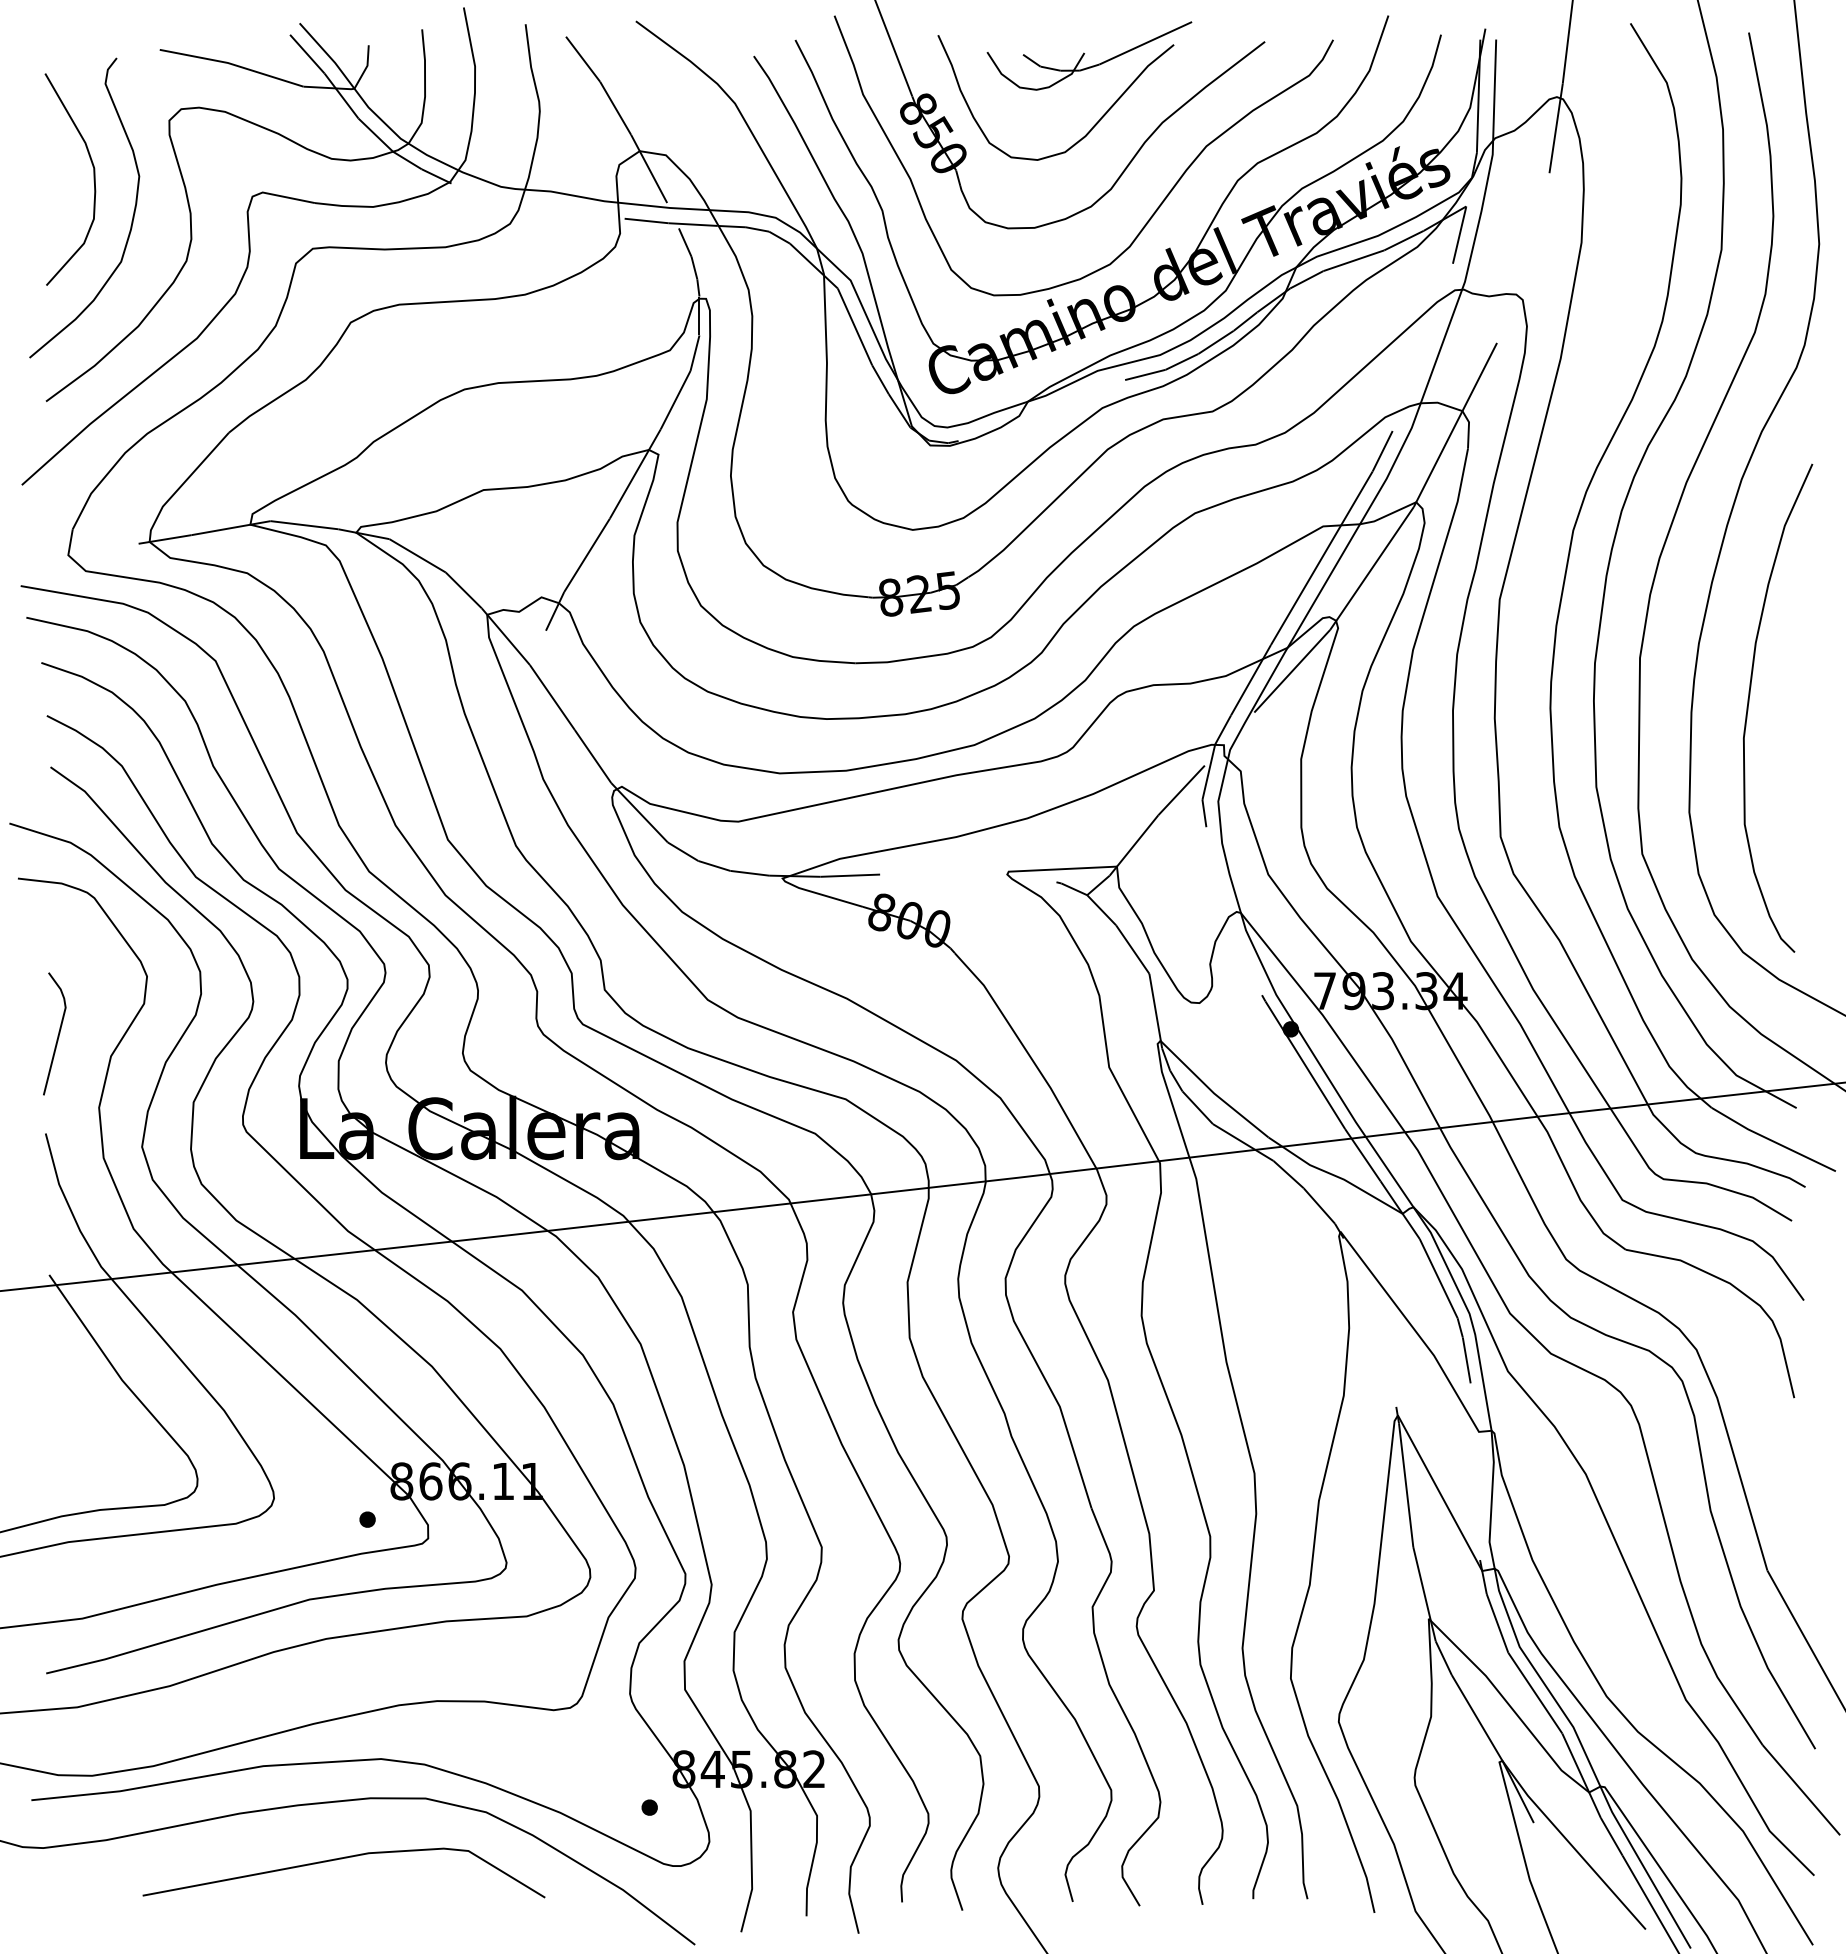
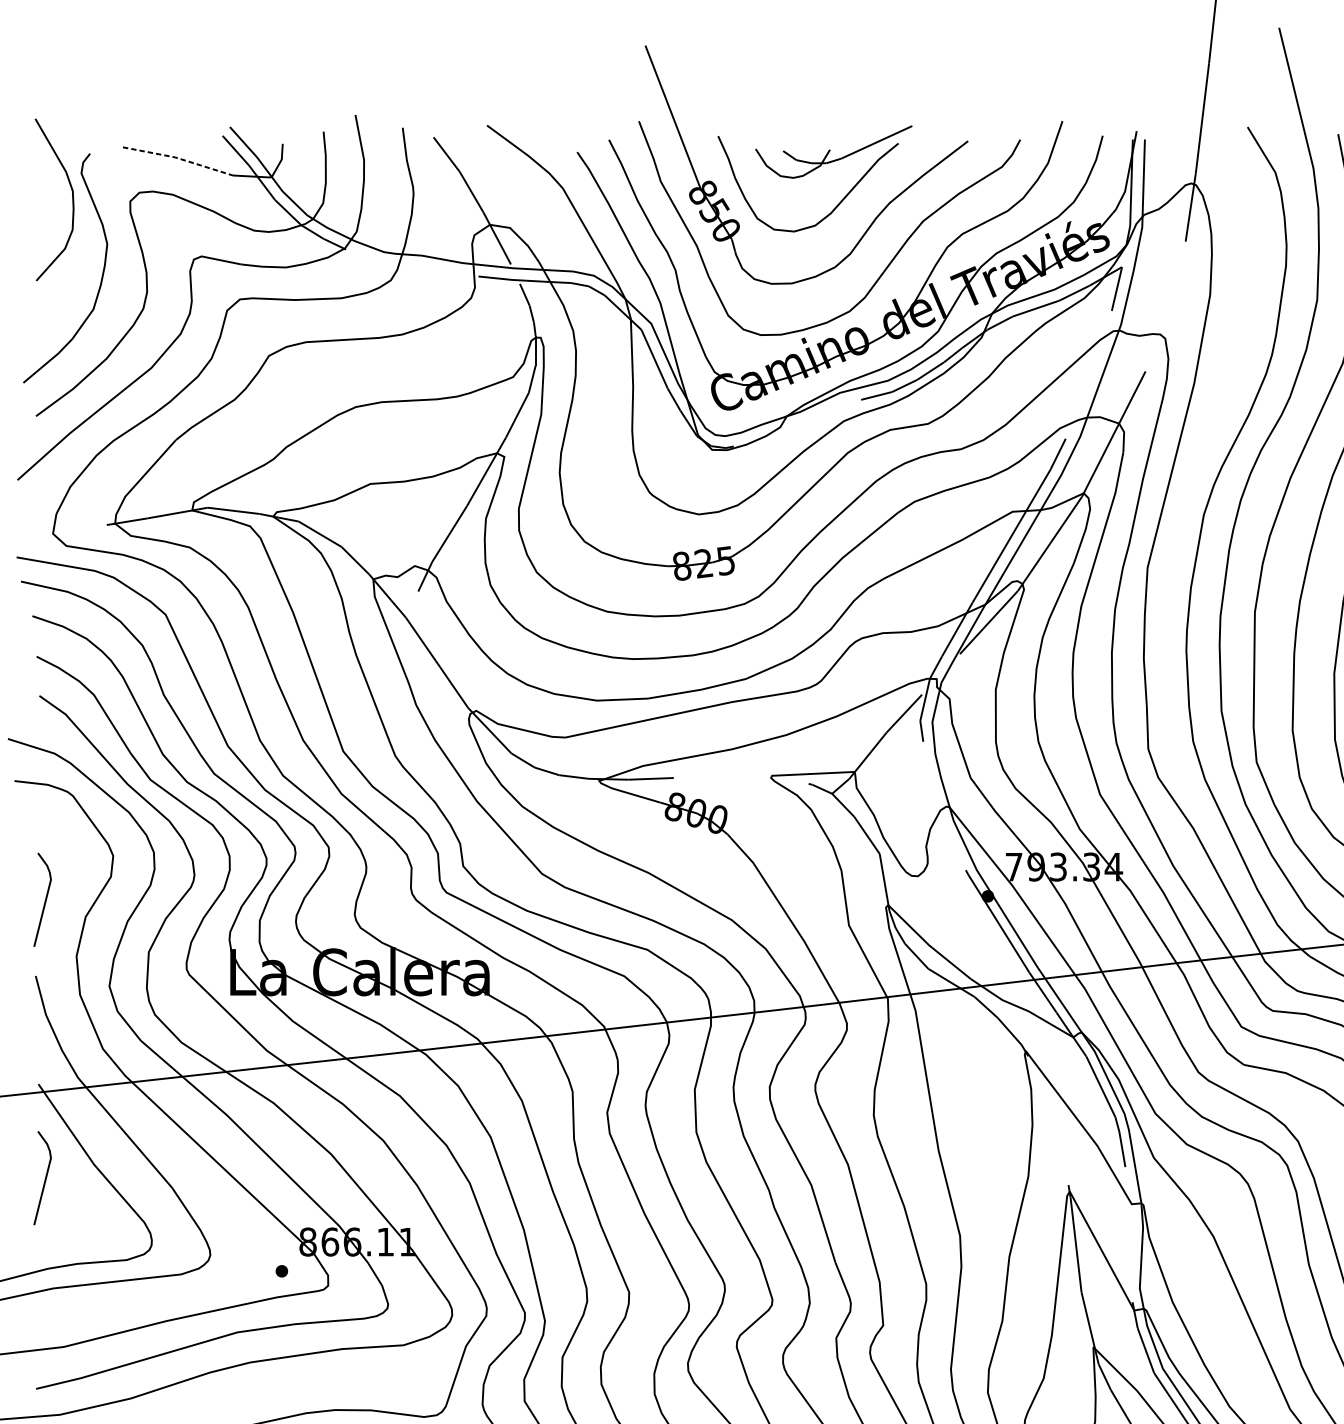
line: (232, 64) -> (178, 158), solid -> dashed
curve: (93, 179) -> (72, 199), moved
line: (57, 1399) -> (44, 1179), added

